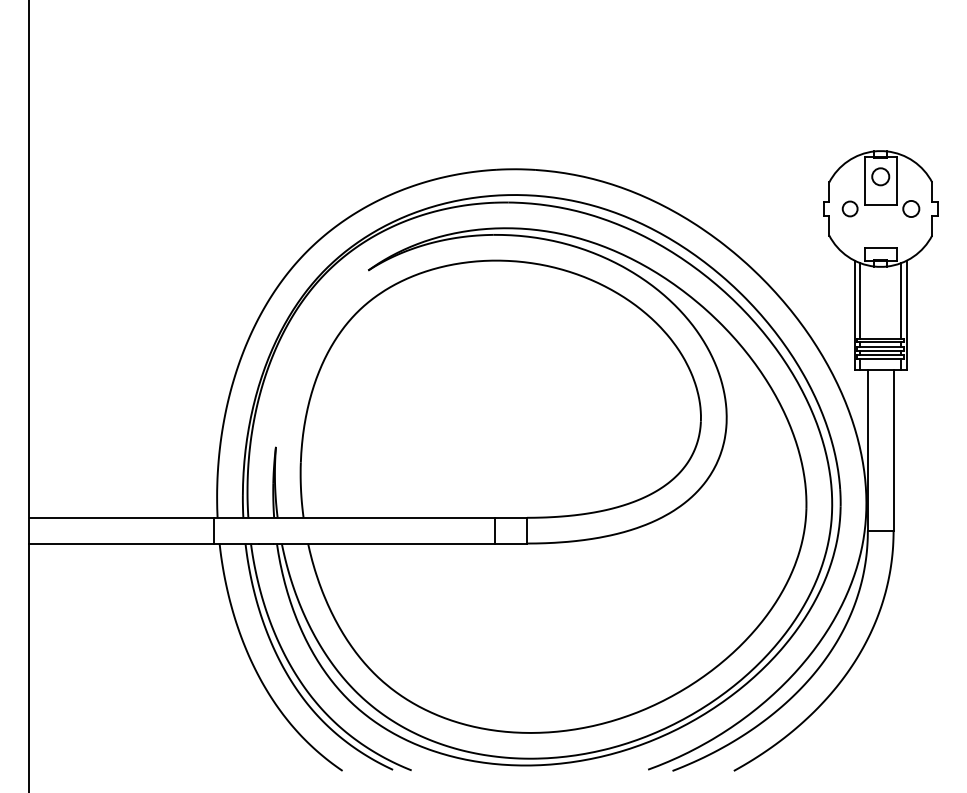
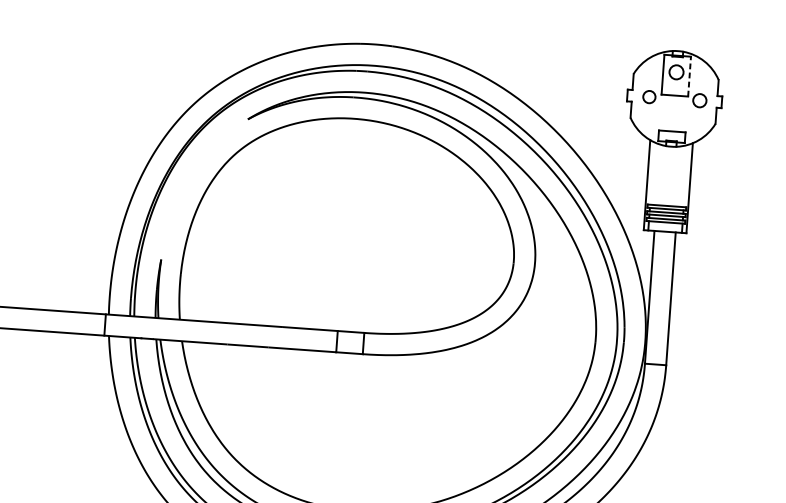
line: (896, 180) -> (689, 76), solid -> dashed
line: (860, 300) -> (652, 173), removed
line: (901, 300) -> (686, 175), removed

